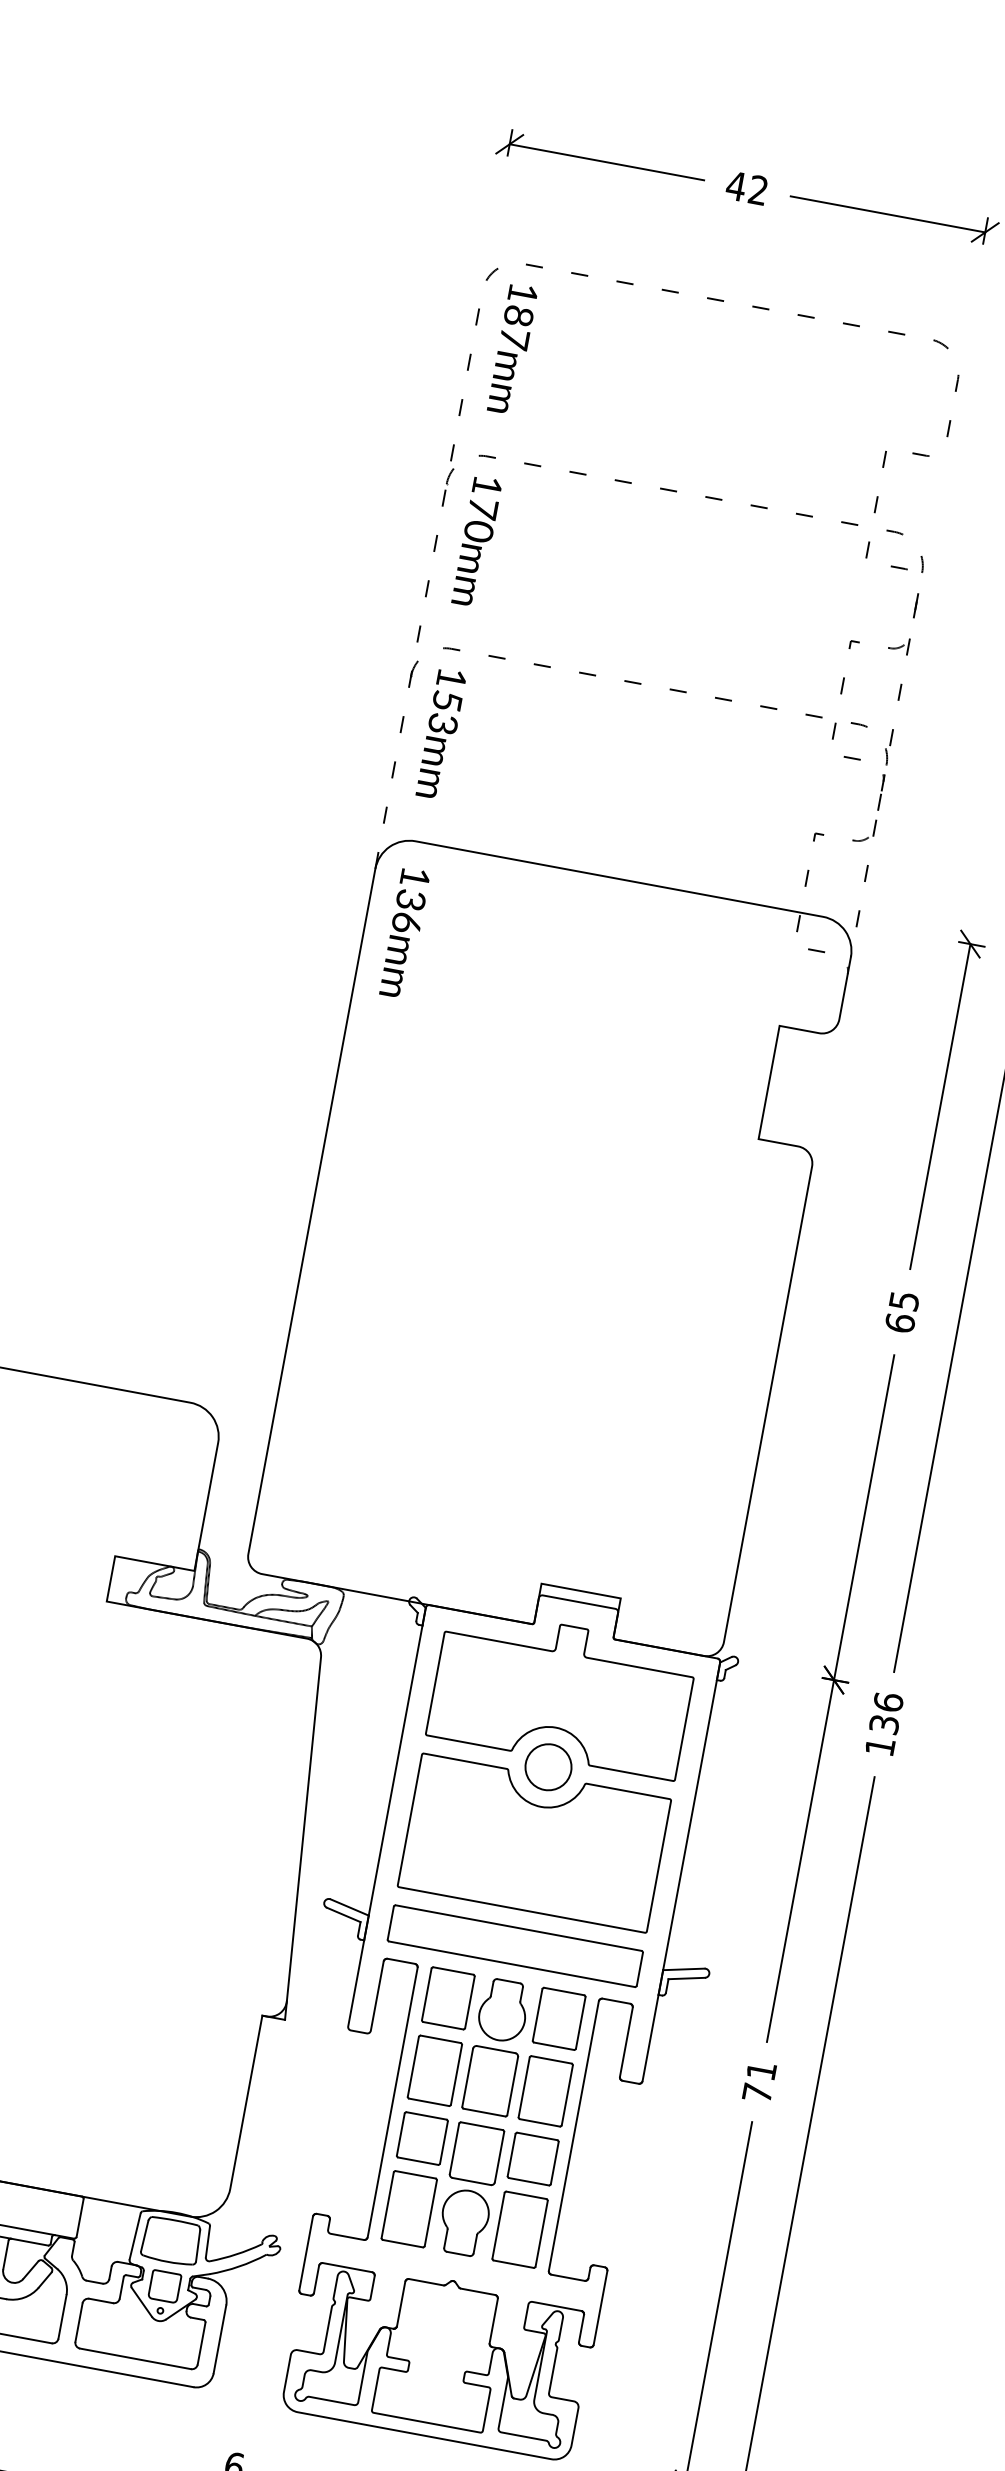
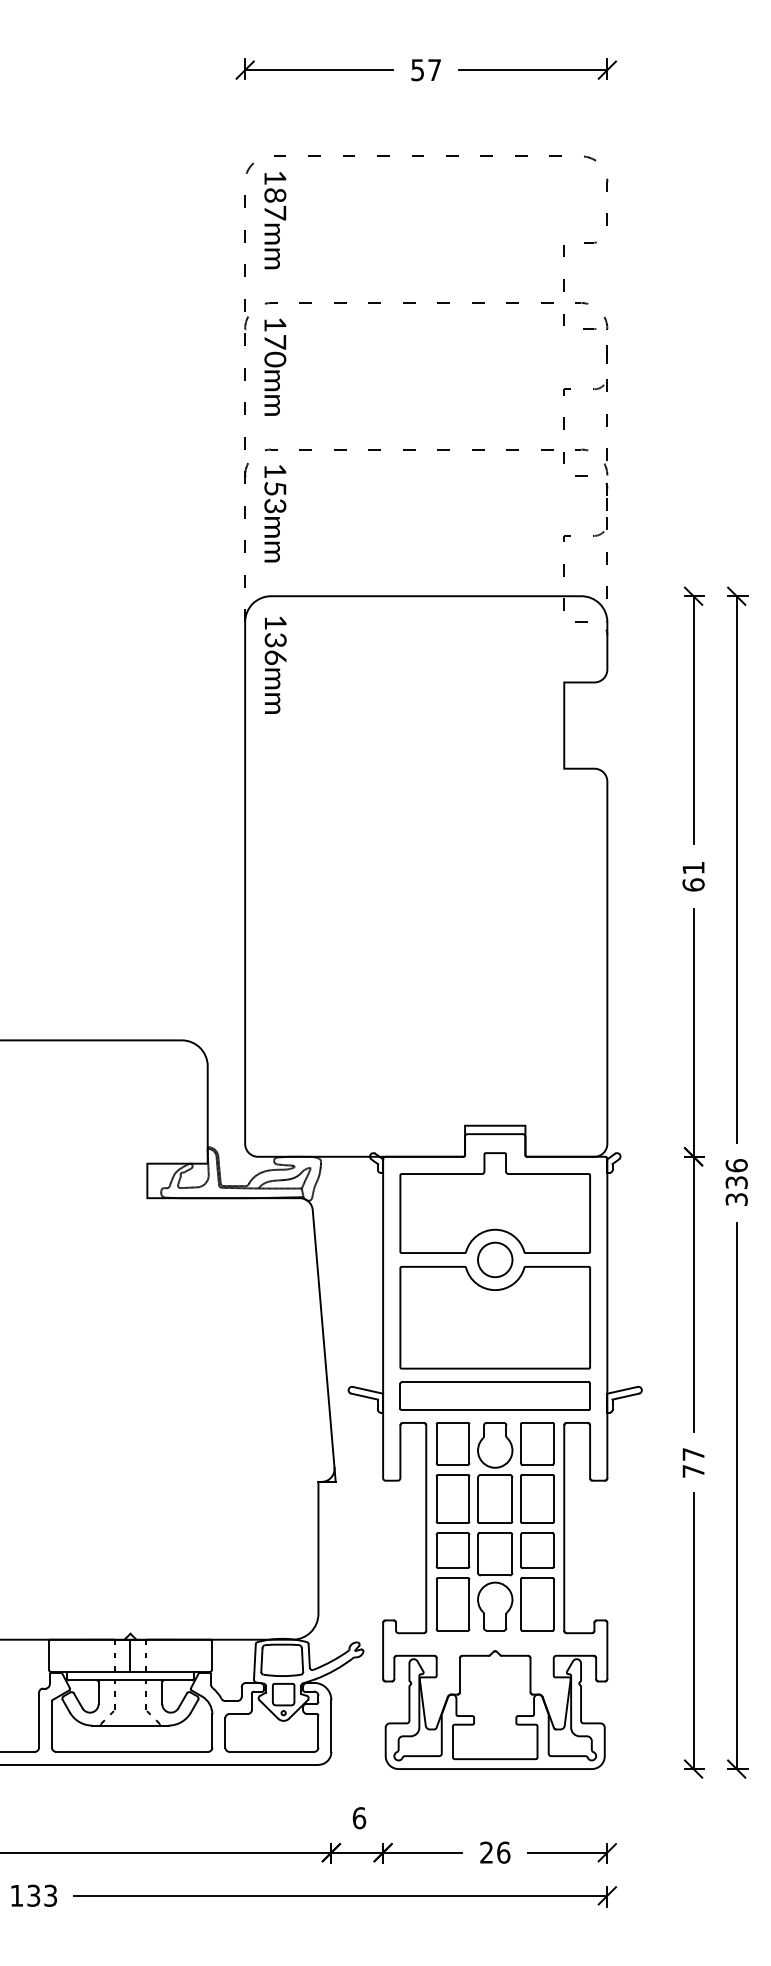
text: (746, 188) -> (425, 70), 42 -> 57
text: (904, 1301) -> (693, 868), 65 -> 61
text: (879, 1746) -> (736, 1199), 136 -> 336
text: (761, 2070) -> (693, 1454), 71 -> 77

